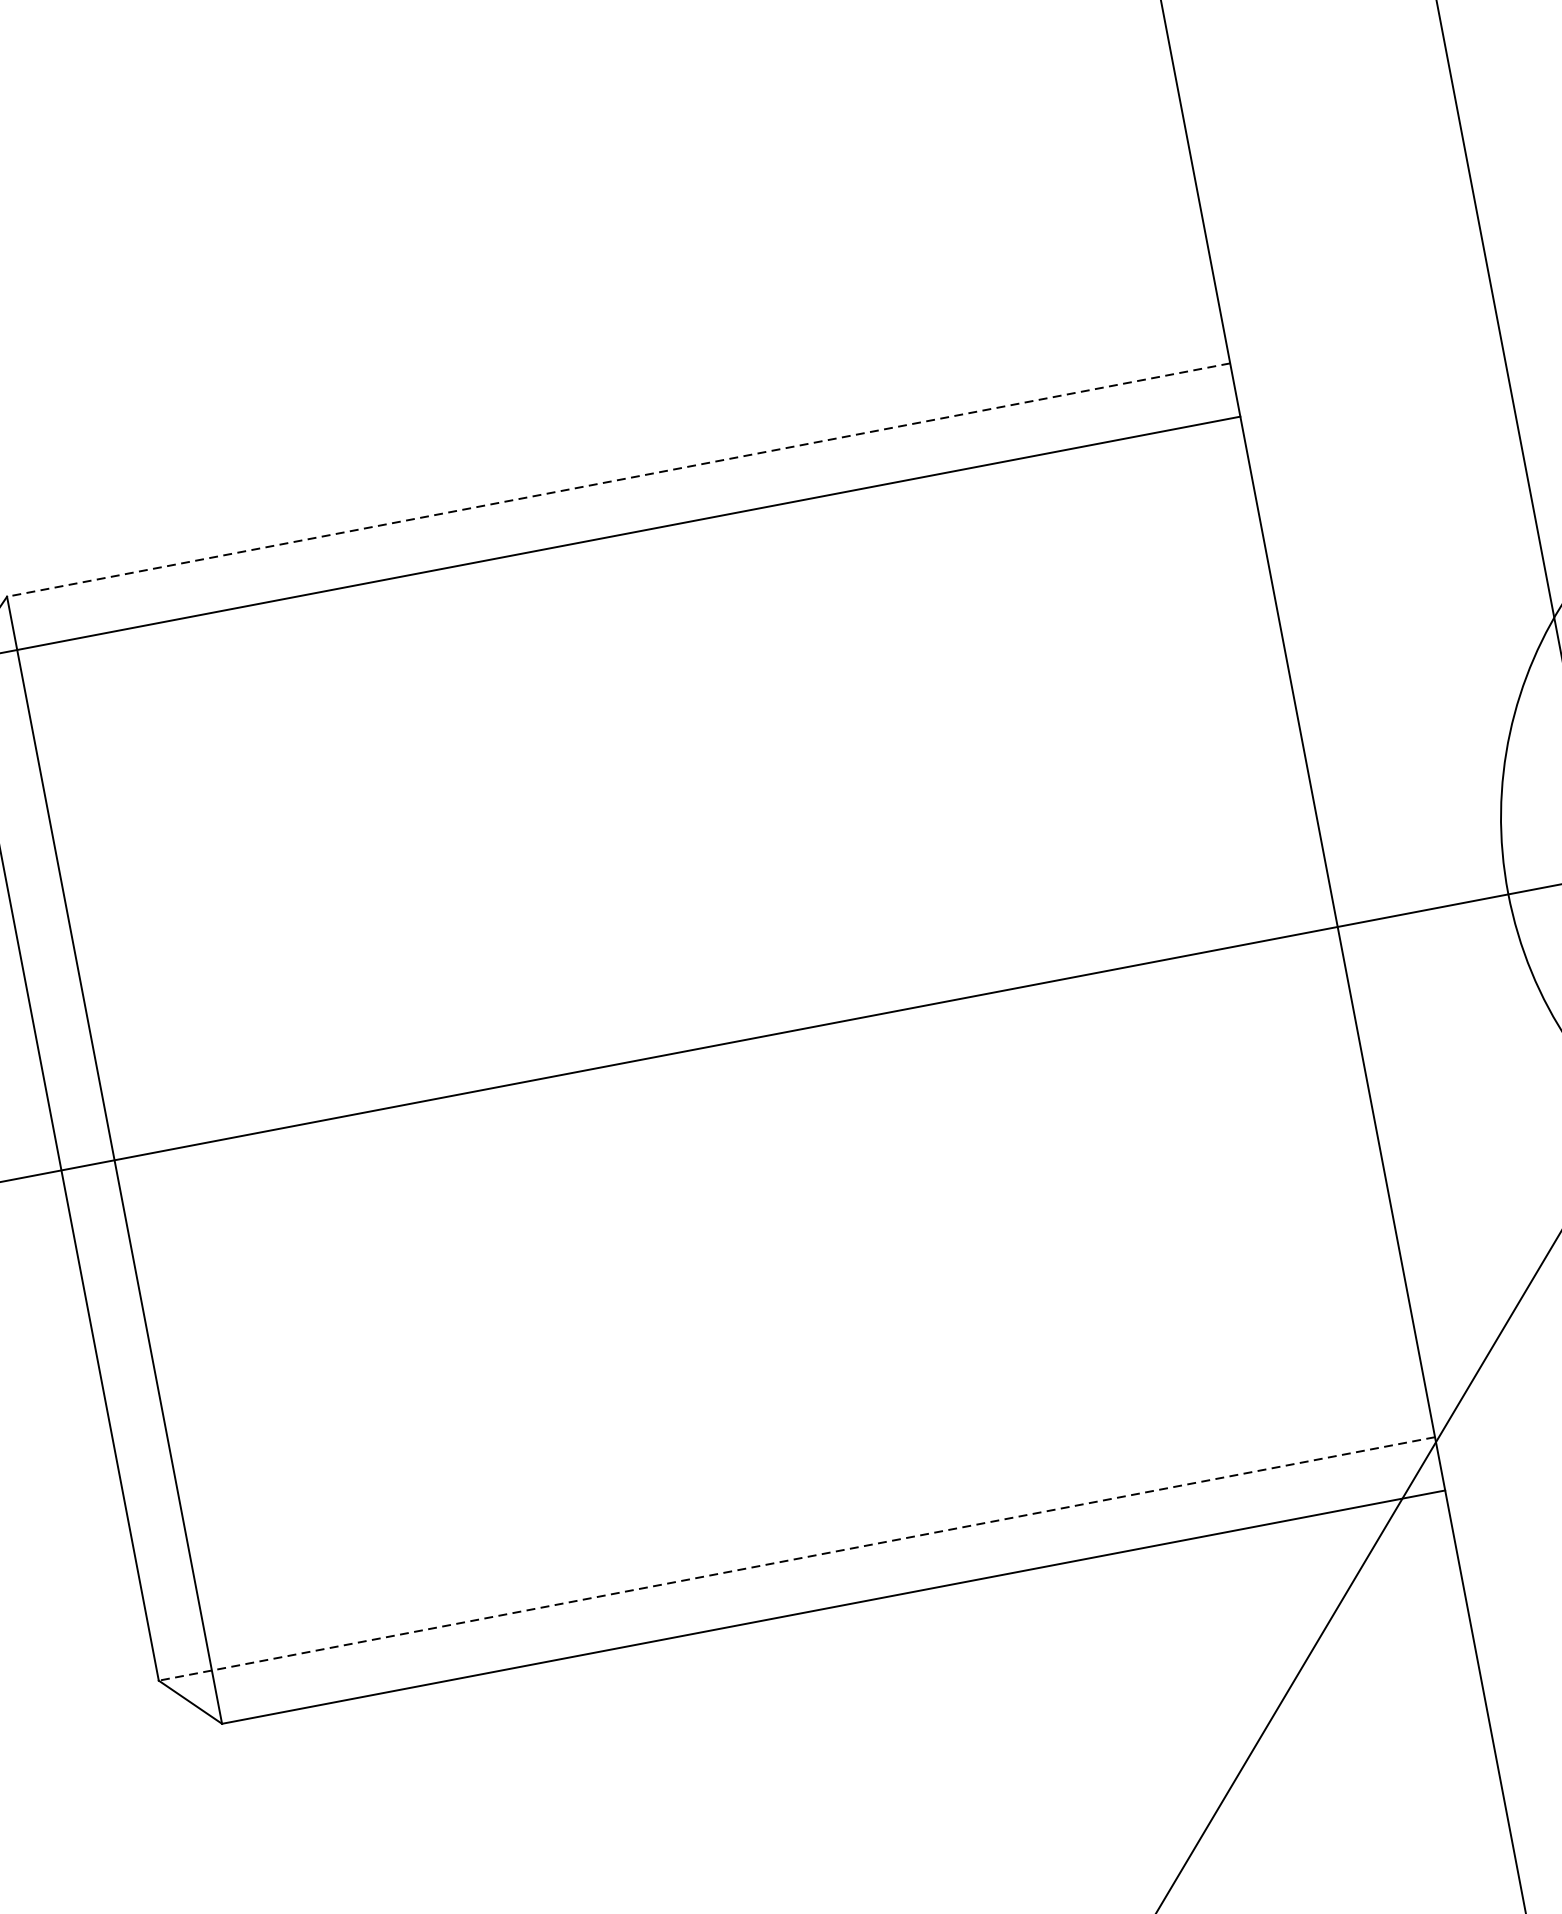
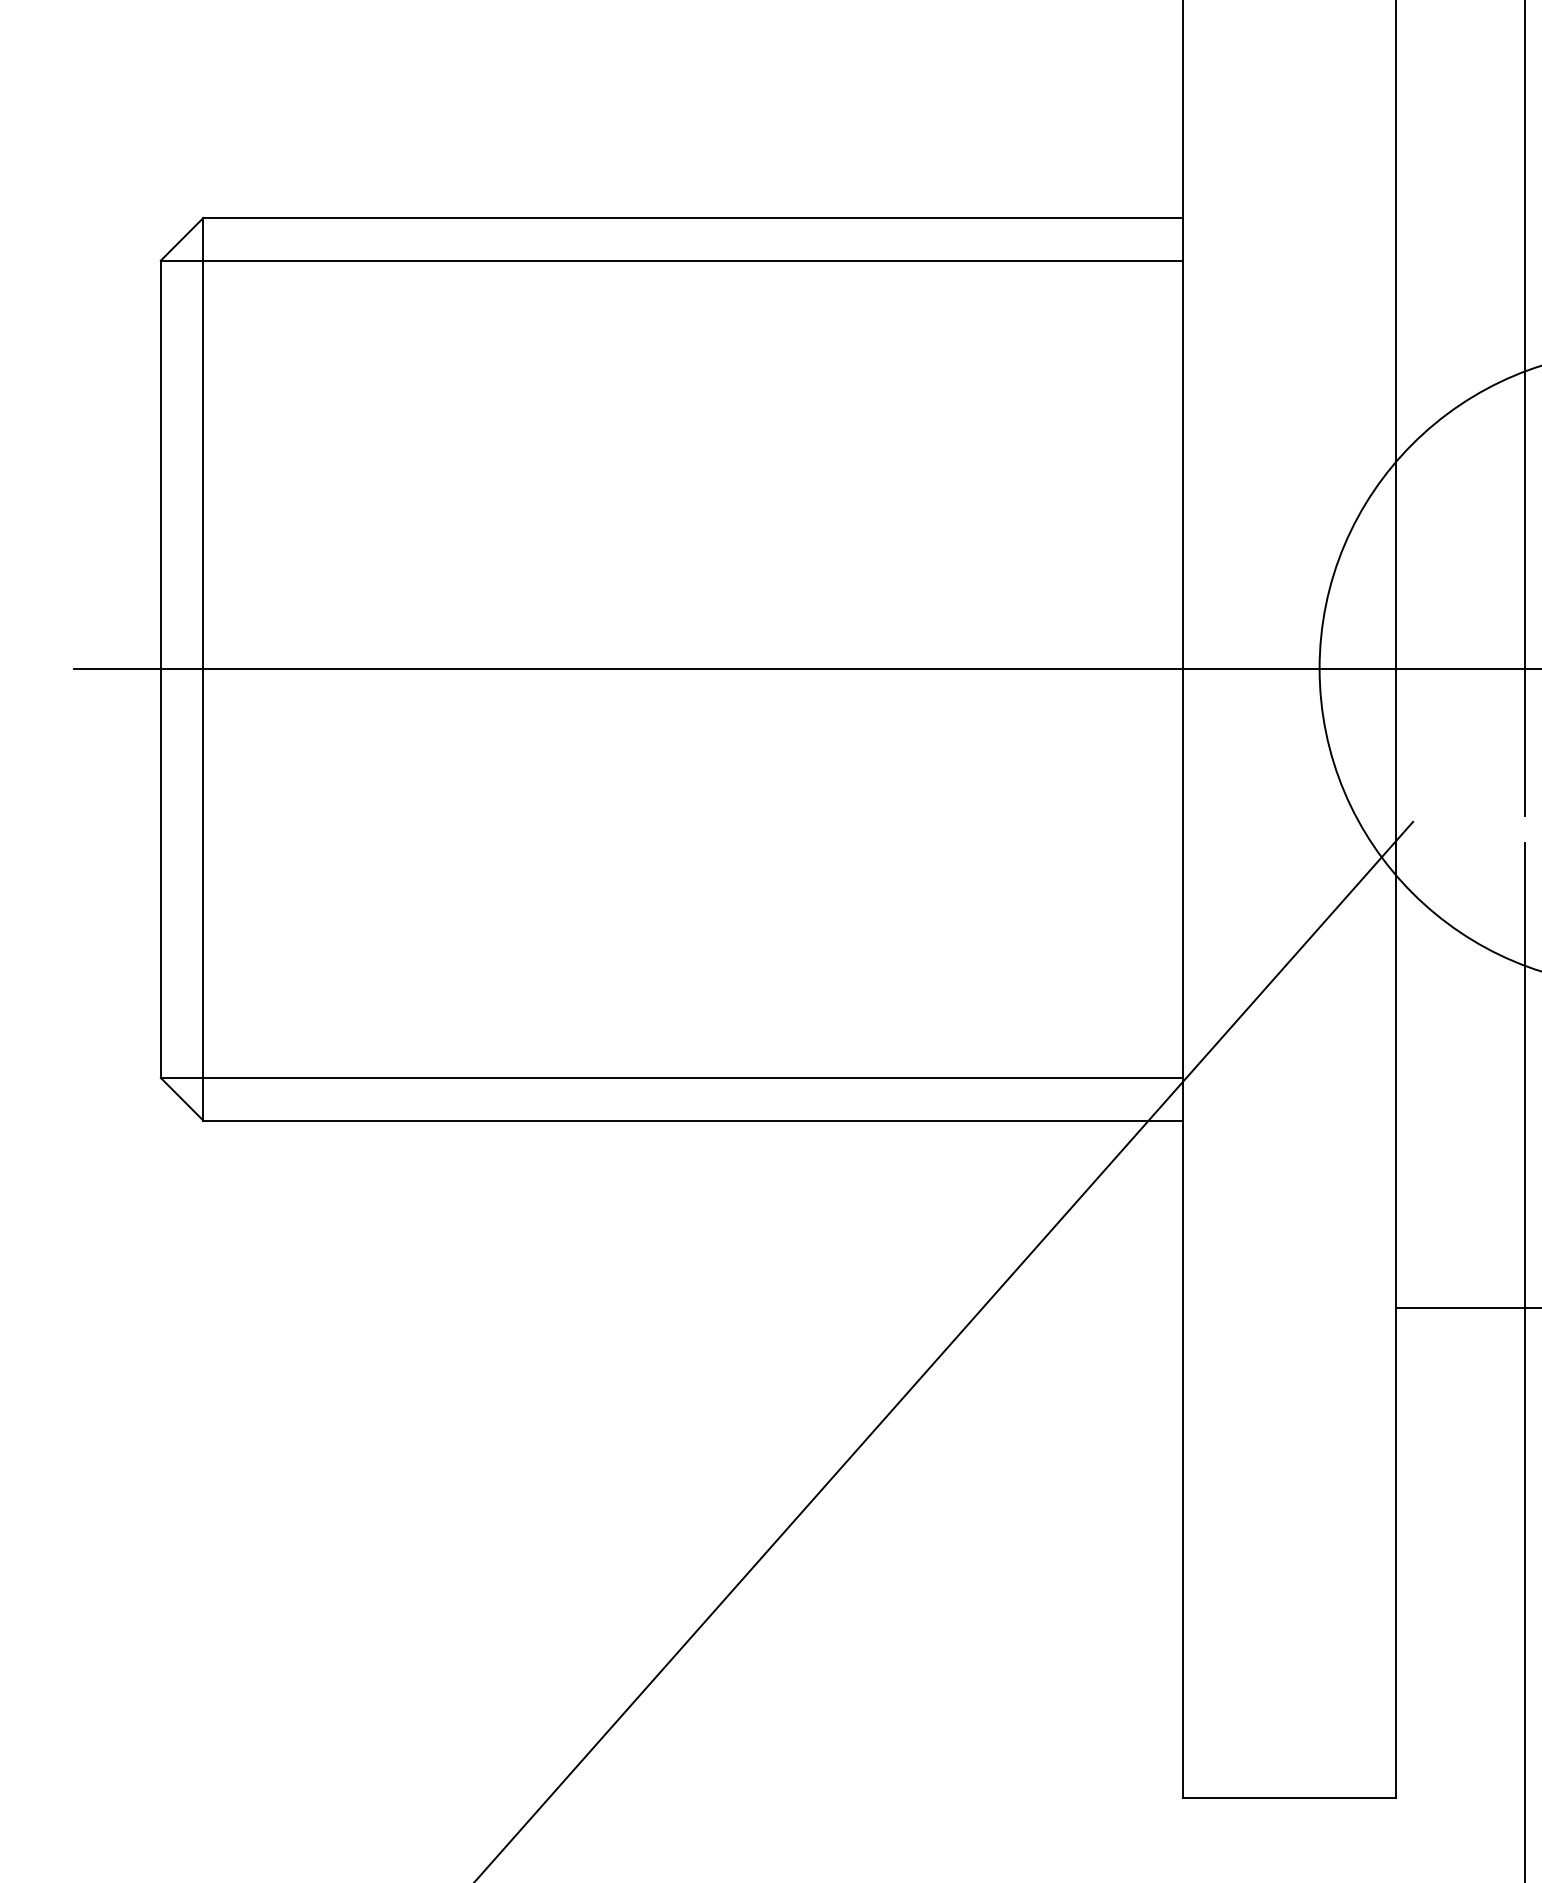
line: (618, 479) -> (693, 217), dashed -> solid
line: (796, 1558) -> (671, 1077), dashed -> solid

